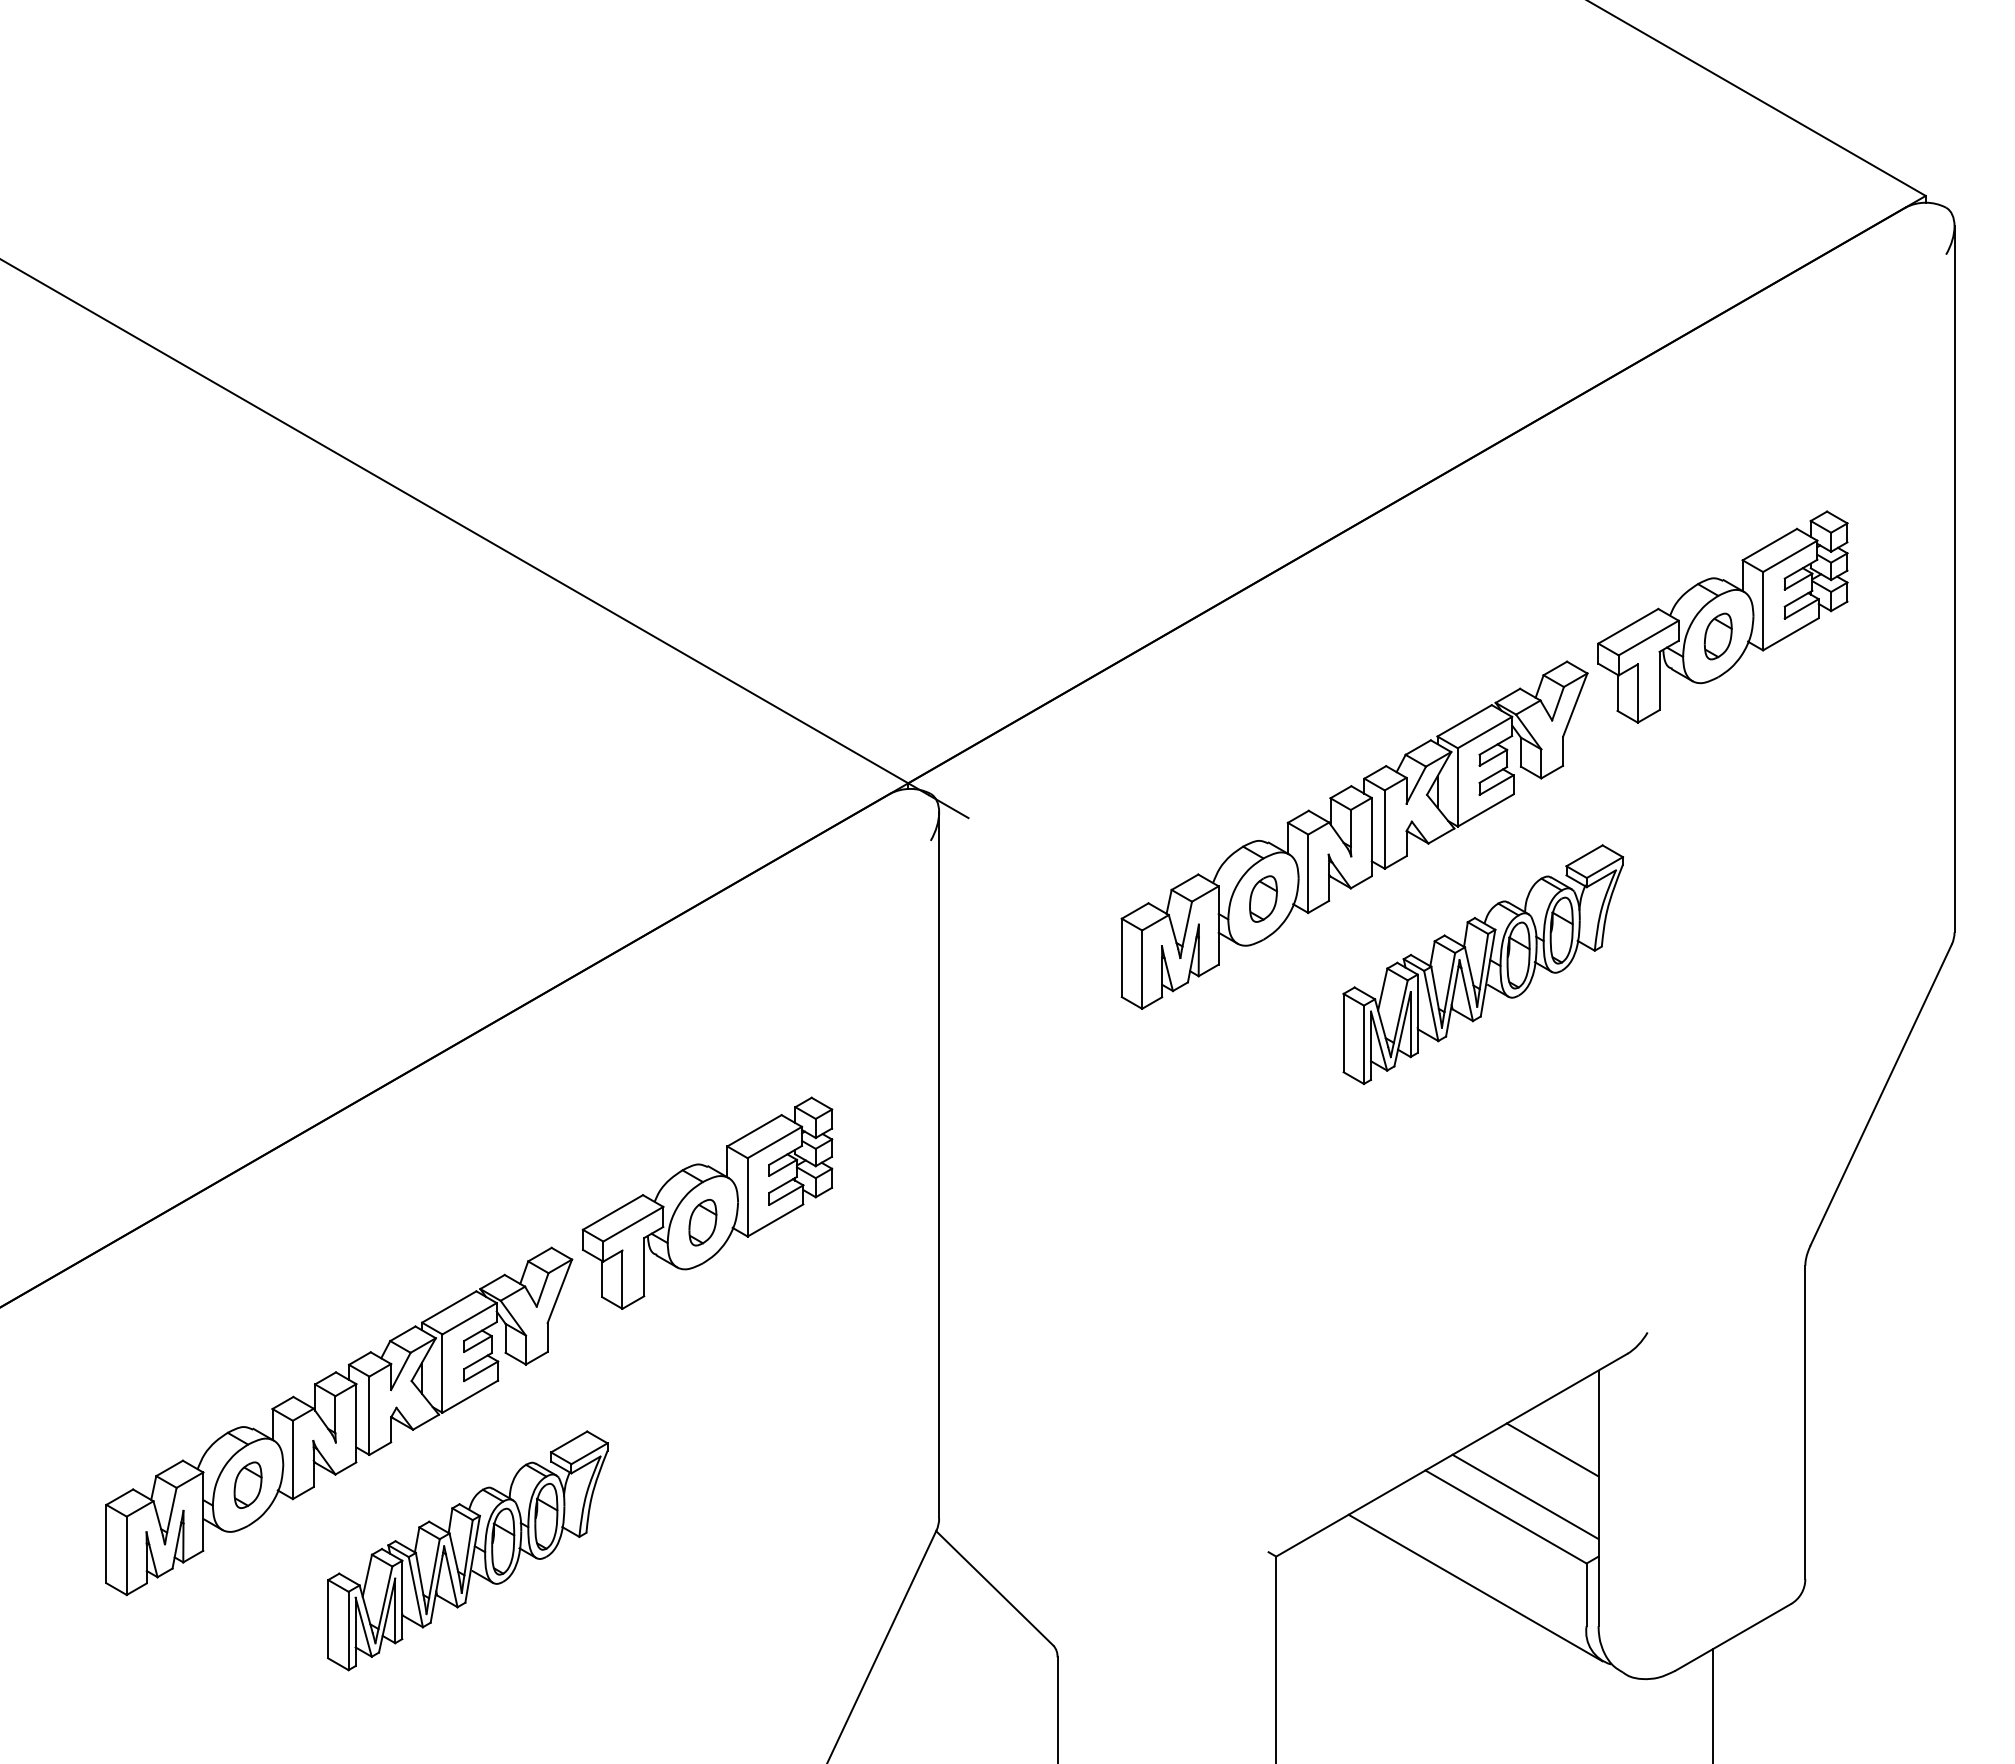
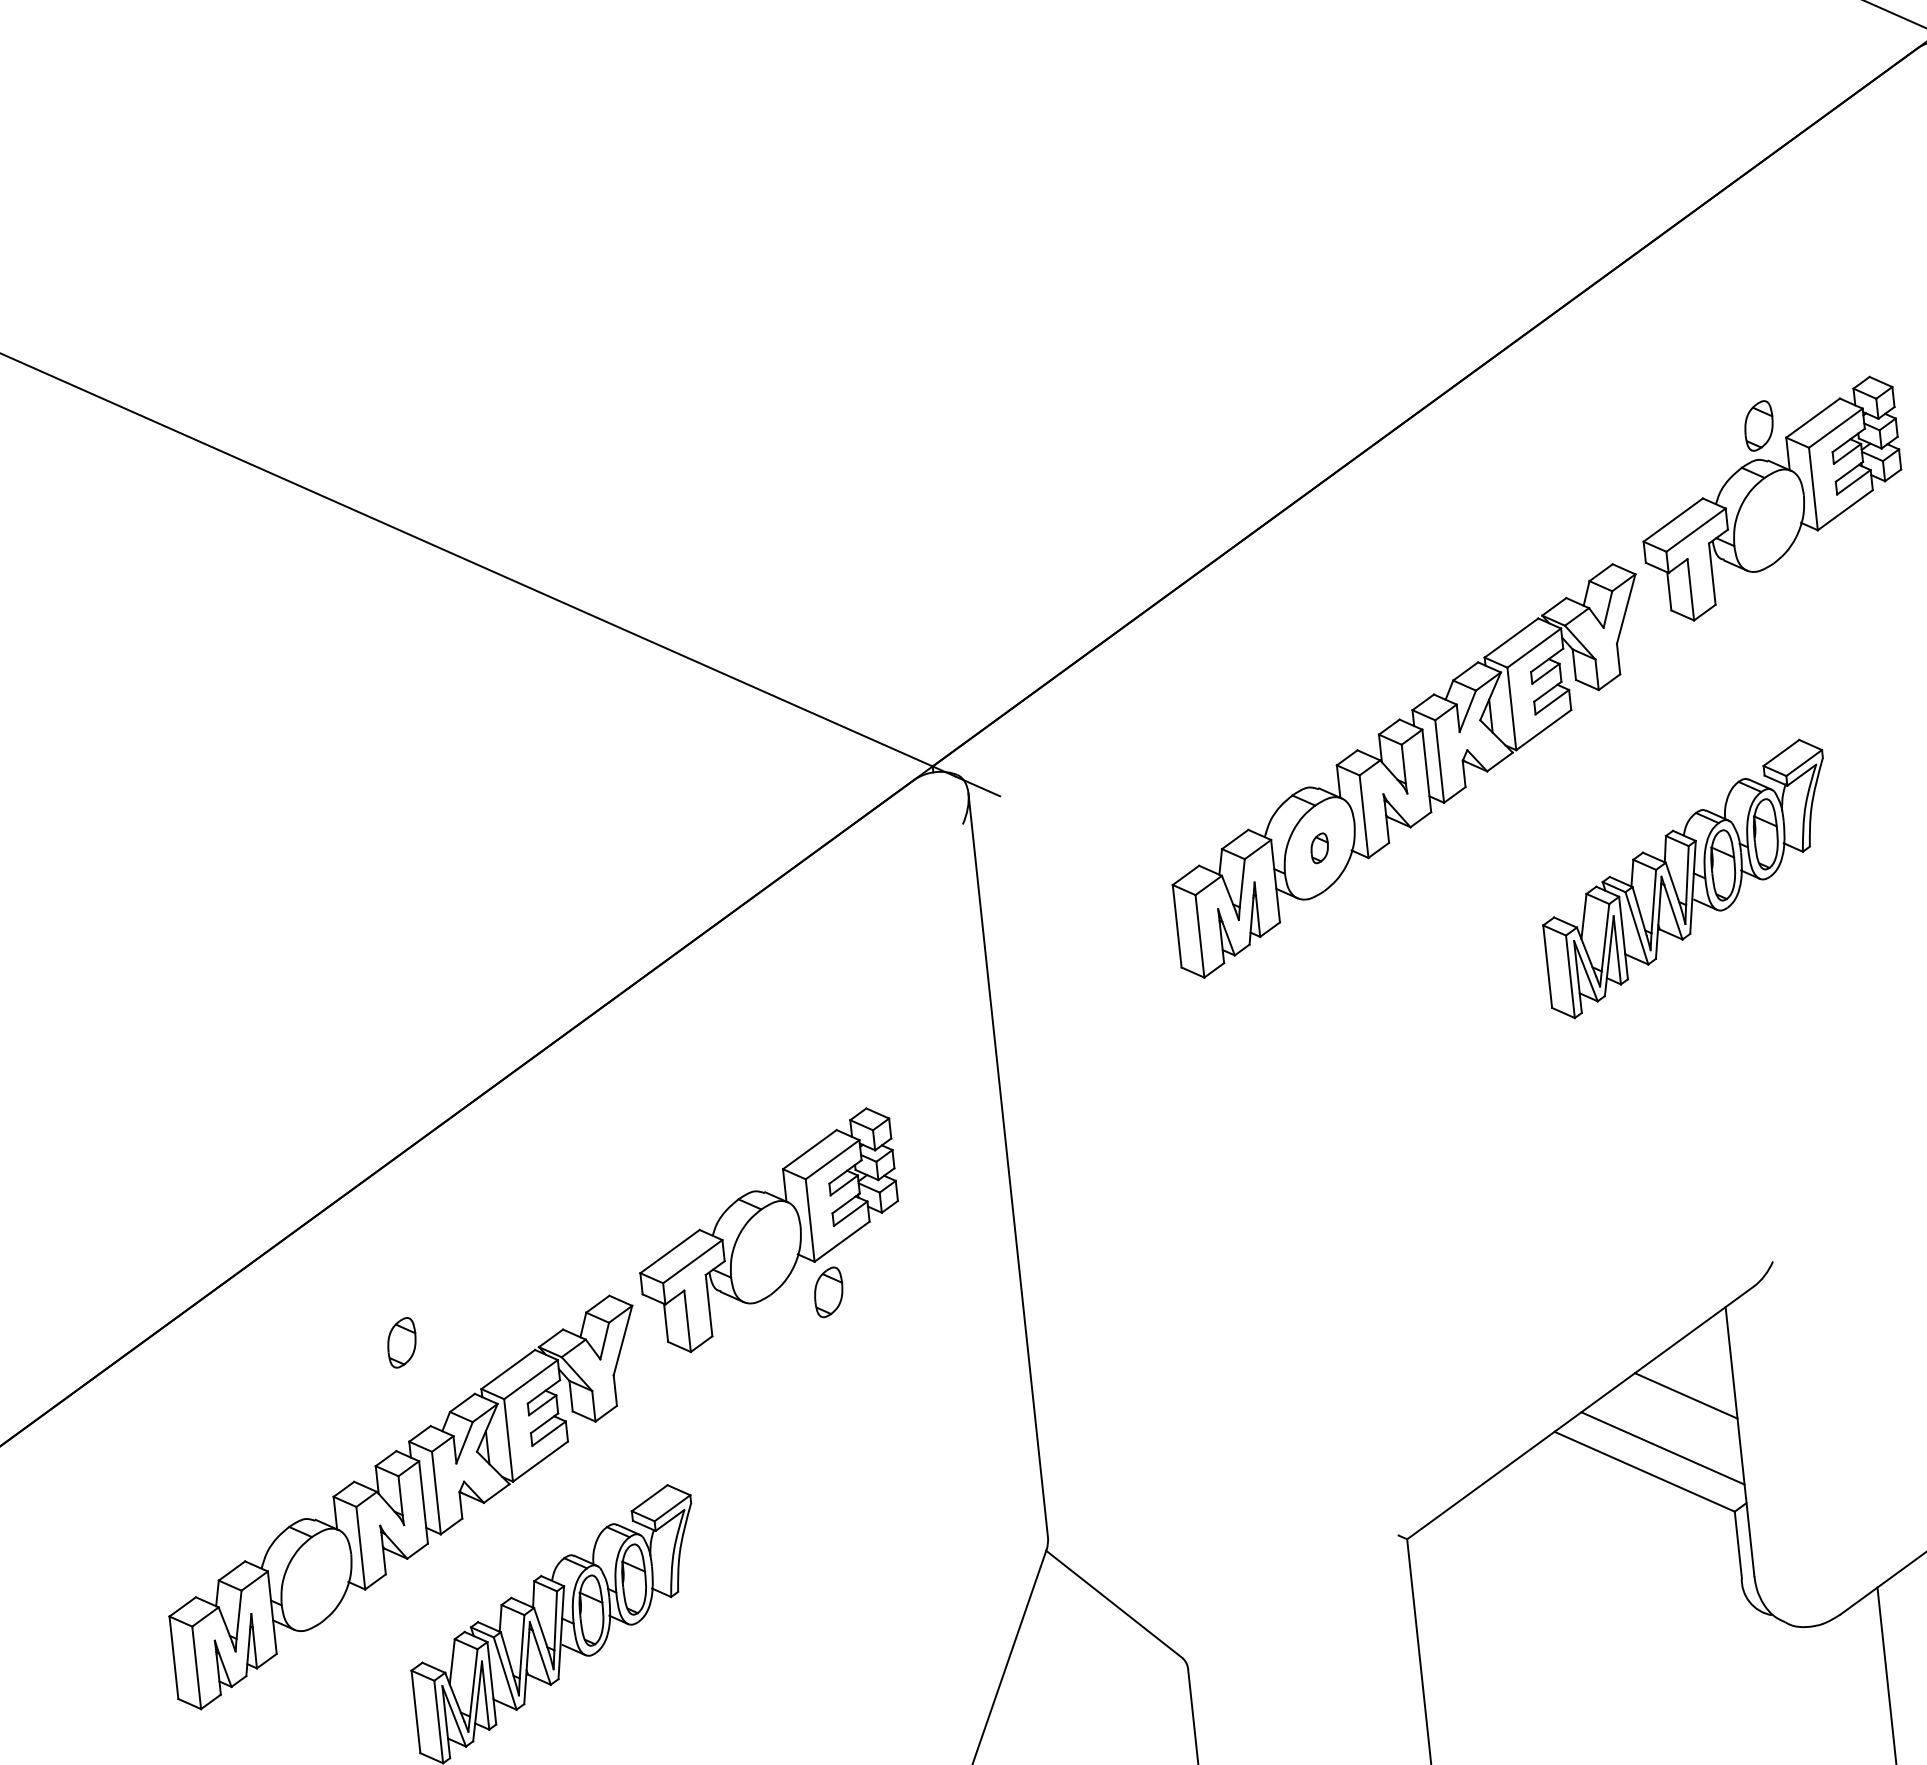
part: (1717, 636) -> (1758, 426), moved
part: (1263, 898) -> (1319, 847), size x0.6
part: (1483, 964) -> (1687, 878), moved
part: (702, 1222) -> (828, 1292), moved
part: (247, 1484) -> (401, 1342), moved
line: (1475, 1587) -> (1620, 1549), removed

